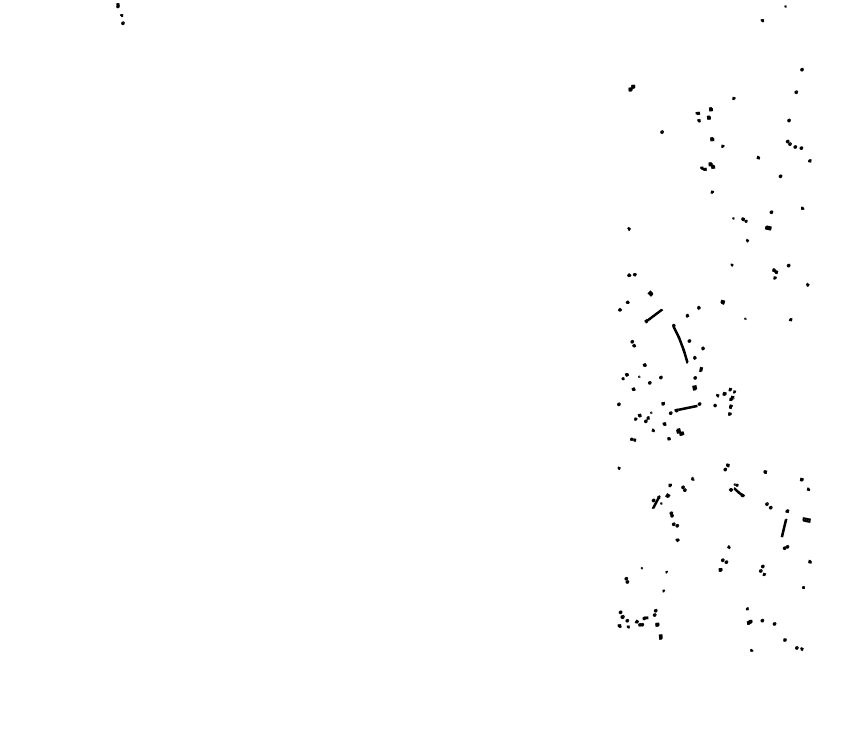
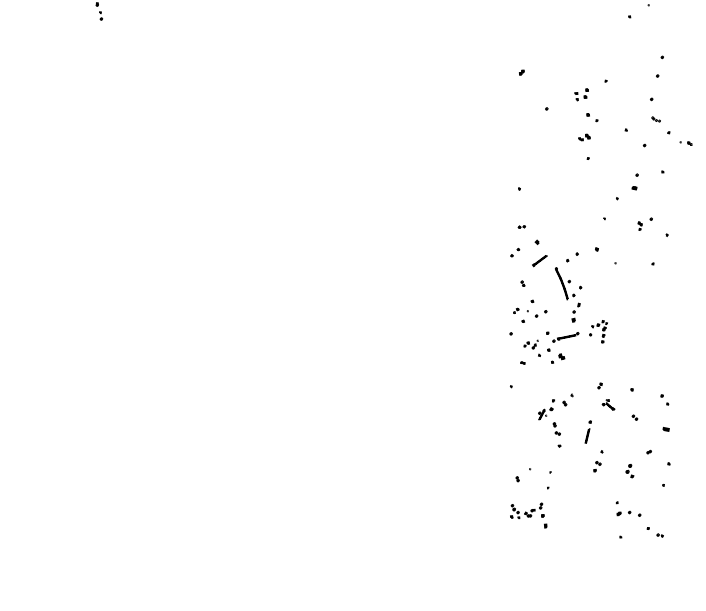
part: (793, 144) -> (655, 119), size x0.6
part: (739, 219) -> (685, 143), moved
part: (784, 522) -> (587, 431), moved
part: (762, 569) -> (629, 470), size x1.6

